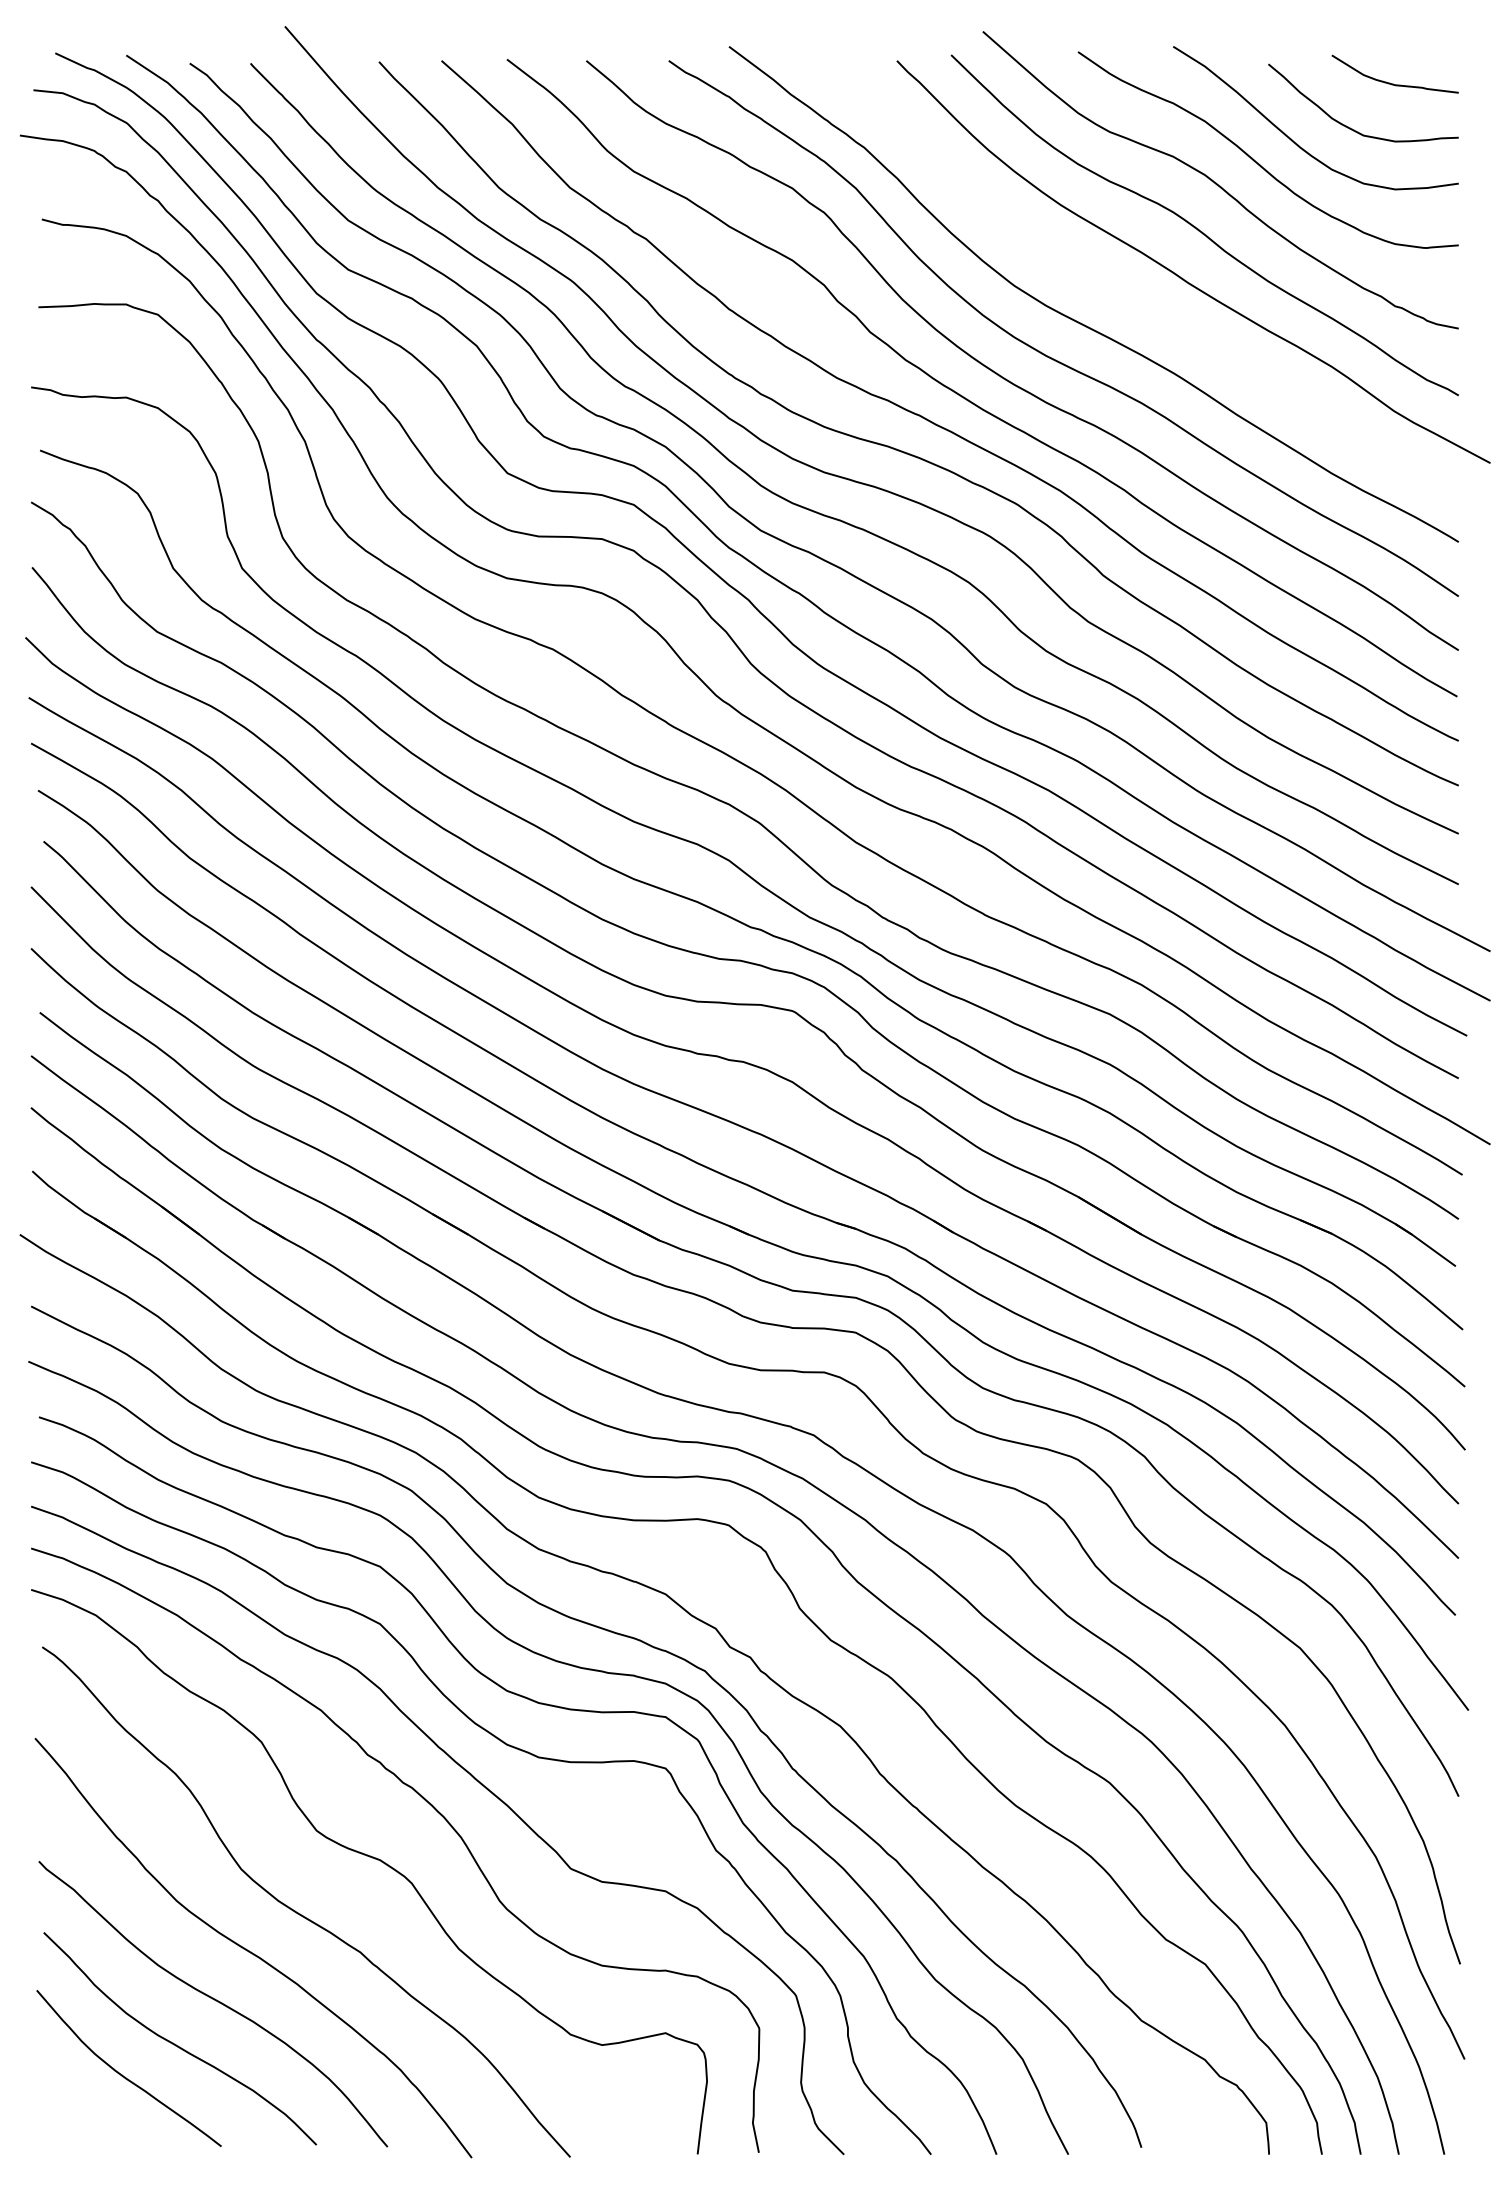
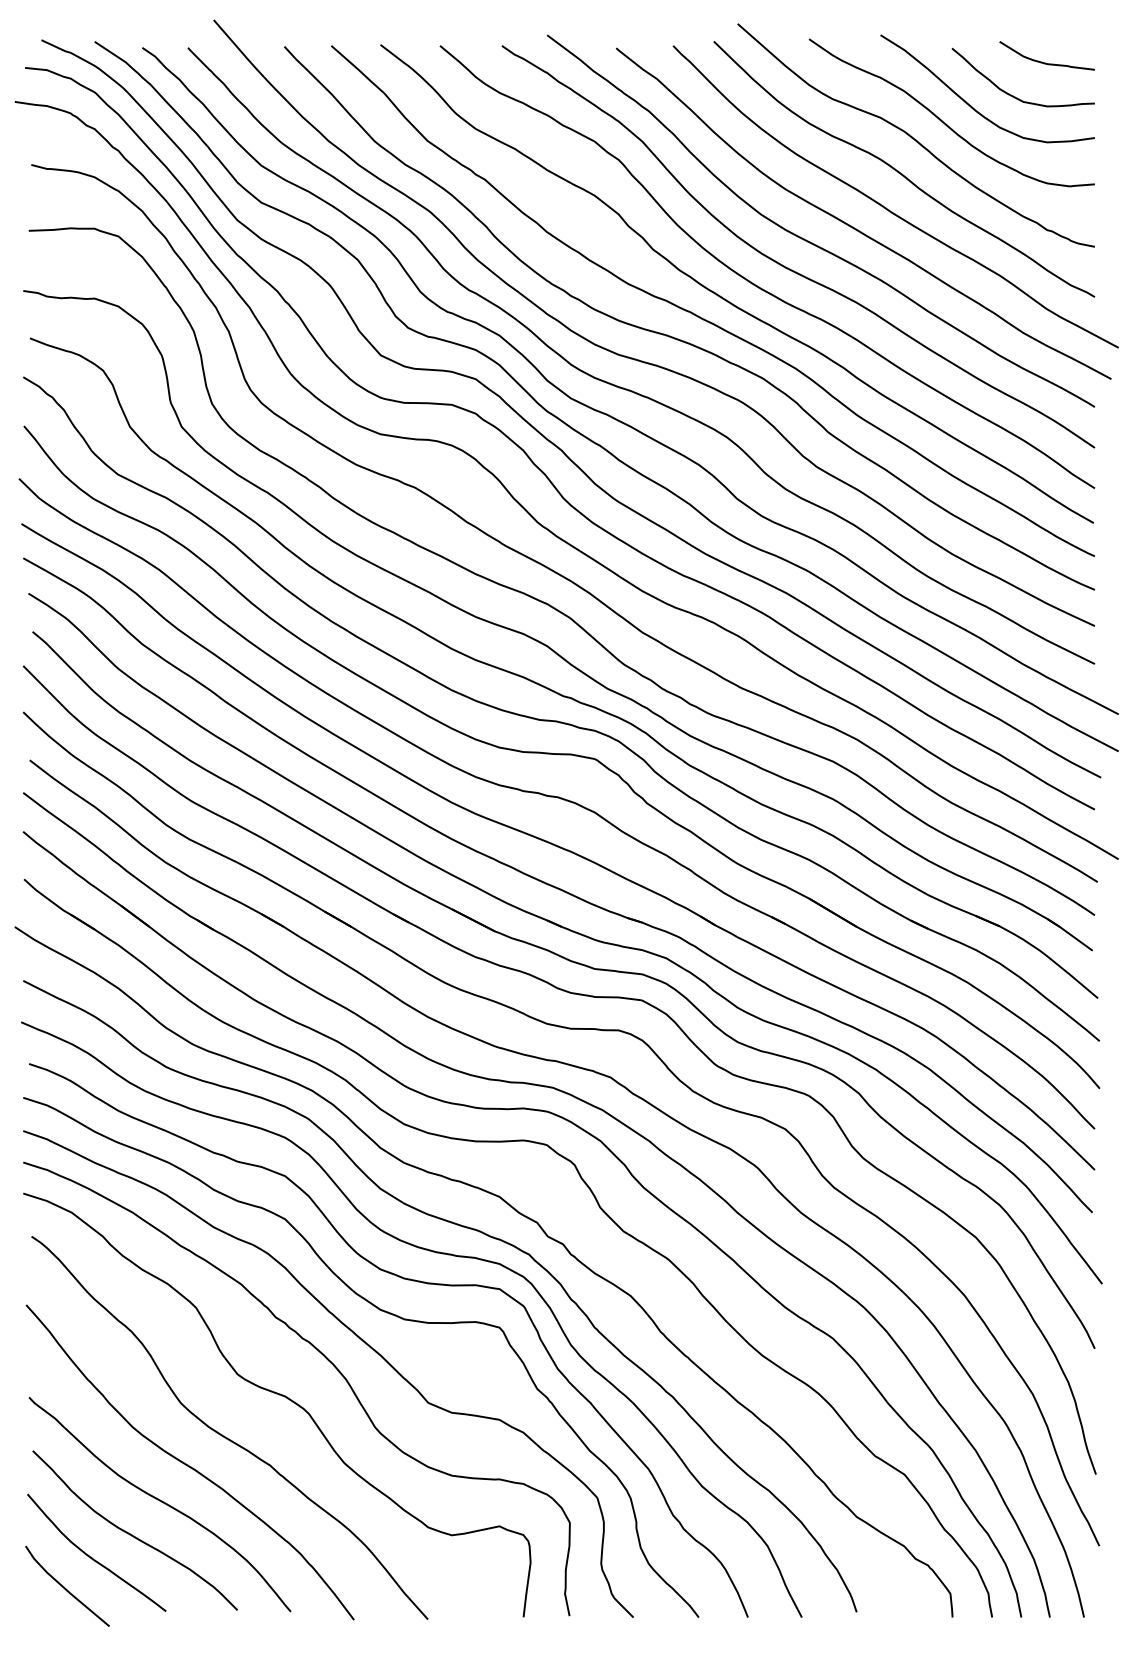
curve: (1137, 301) -> (853, 226), added
line: (87, 2114) -> (65, 1587), added

